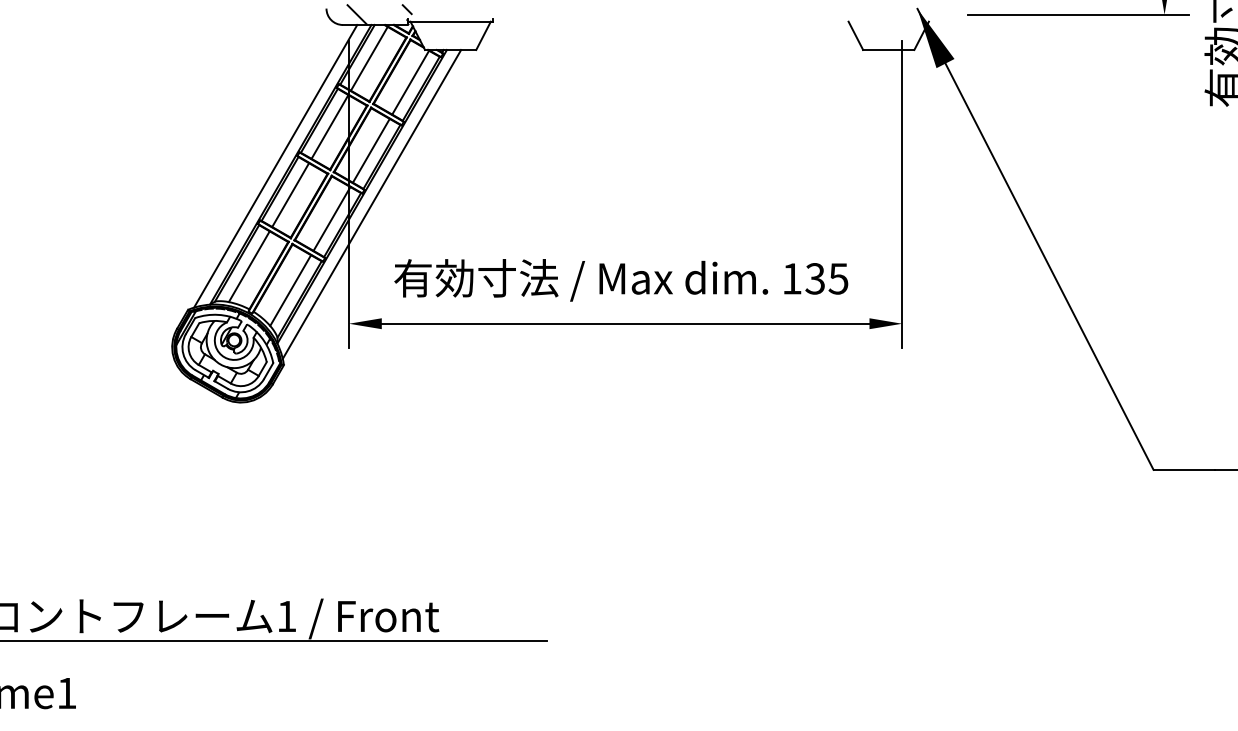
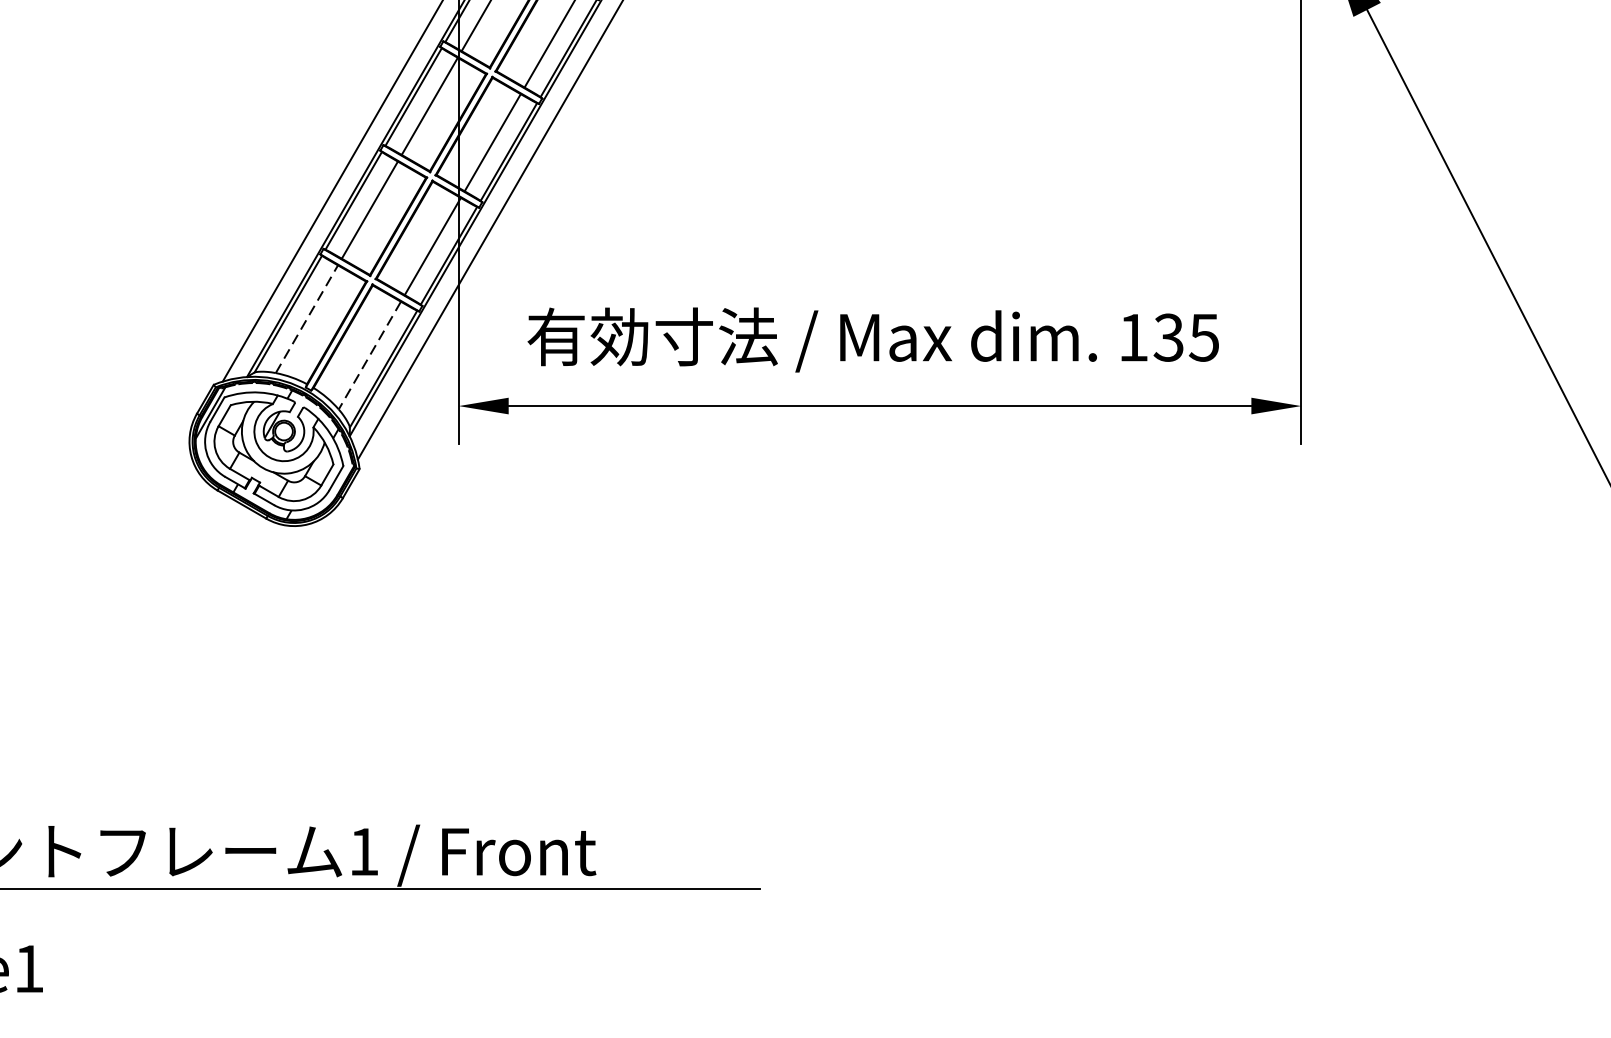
line: (249, 266) -> (307, 318), solid -> dashed
line: (290, 290) -> (369, 355), solid -> dashed

